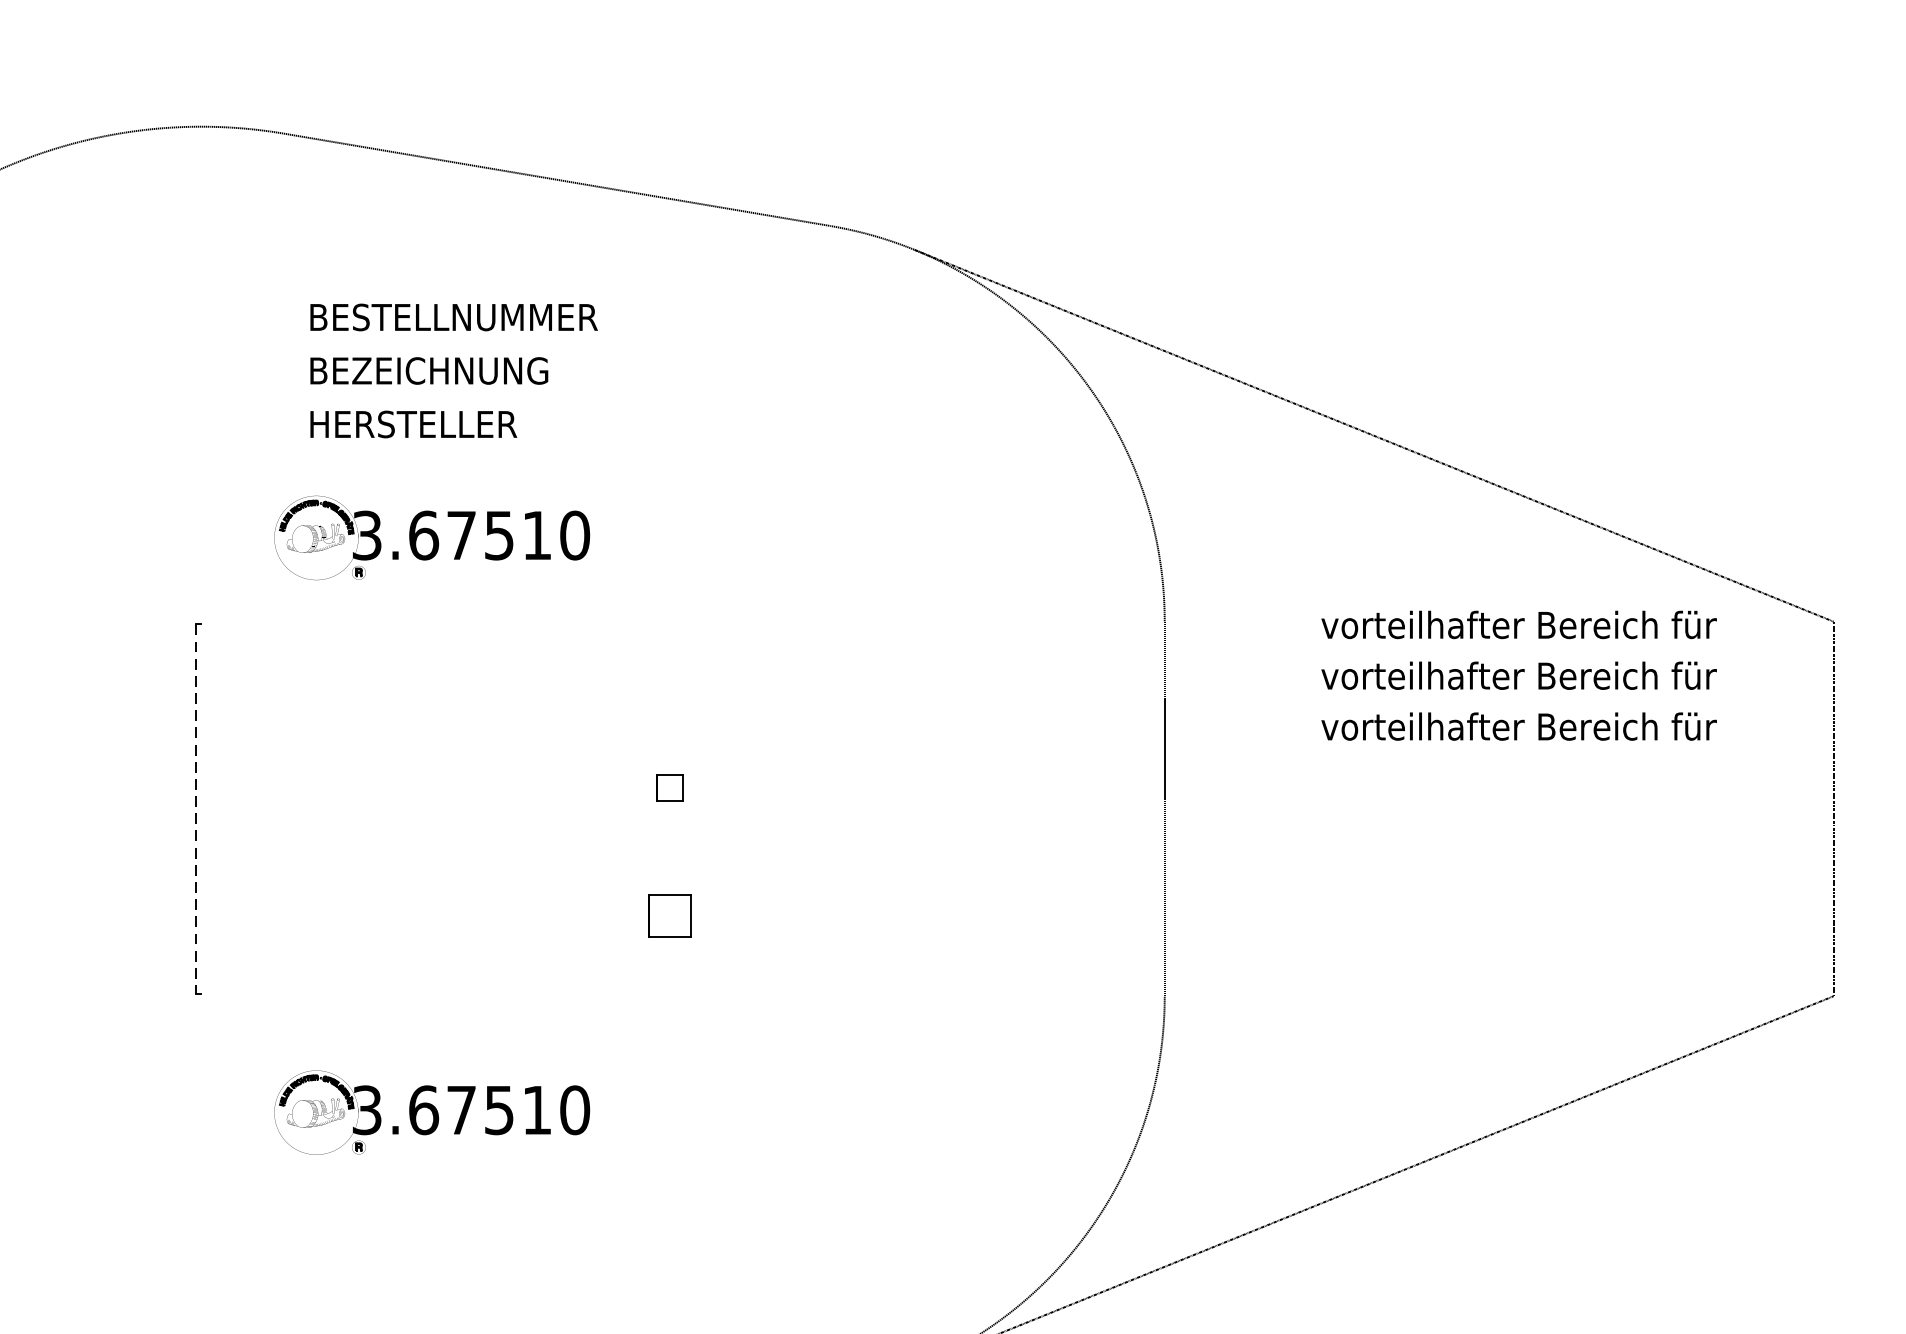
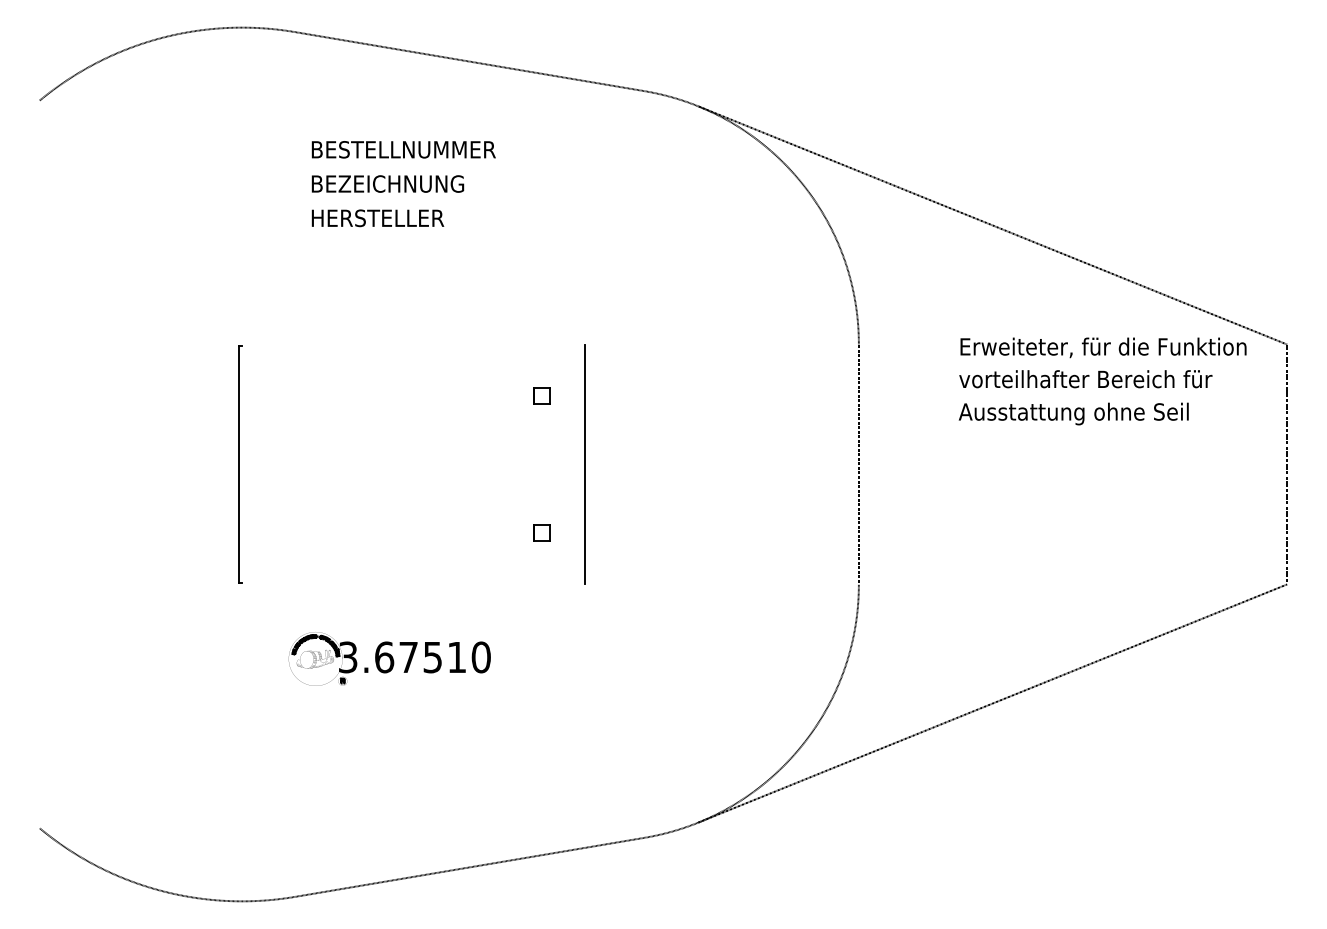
part: (431, 537) -> (389, 290), removed
text: (1545, 626) -> (1102, 347), vorteilhafter Bereich für -> Erweiteter, für die Funktion
text: (1518, 729) -> (1085, 413), vorteilhafter Bereich für -> Ausstattung ohne Seil
part: (669, 787) -> (541, 395), moved
line: (195, 808) -> (238, 464), dashed -> solid
line: (736, 808) -> (584, 464), added
part: (669, 915) -> (541, 532), size x0.62

